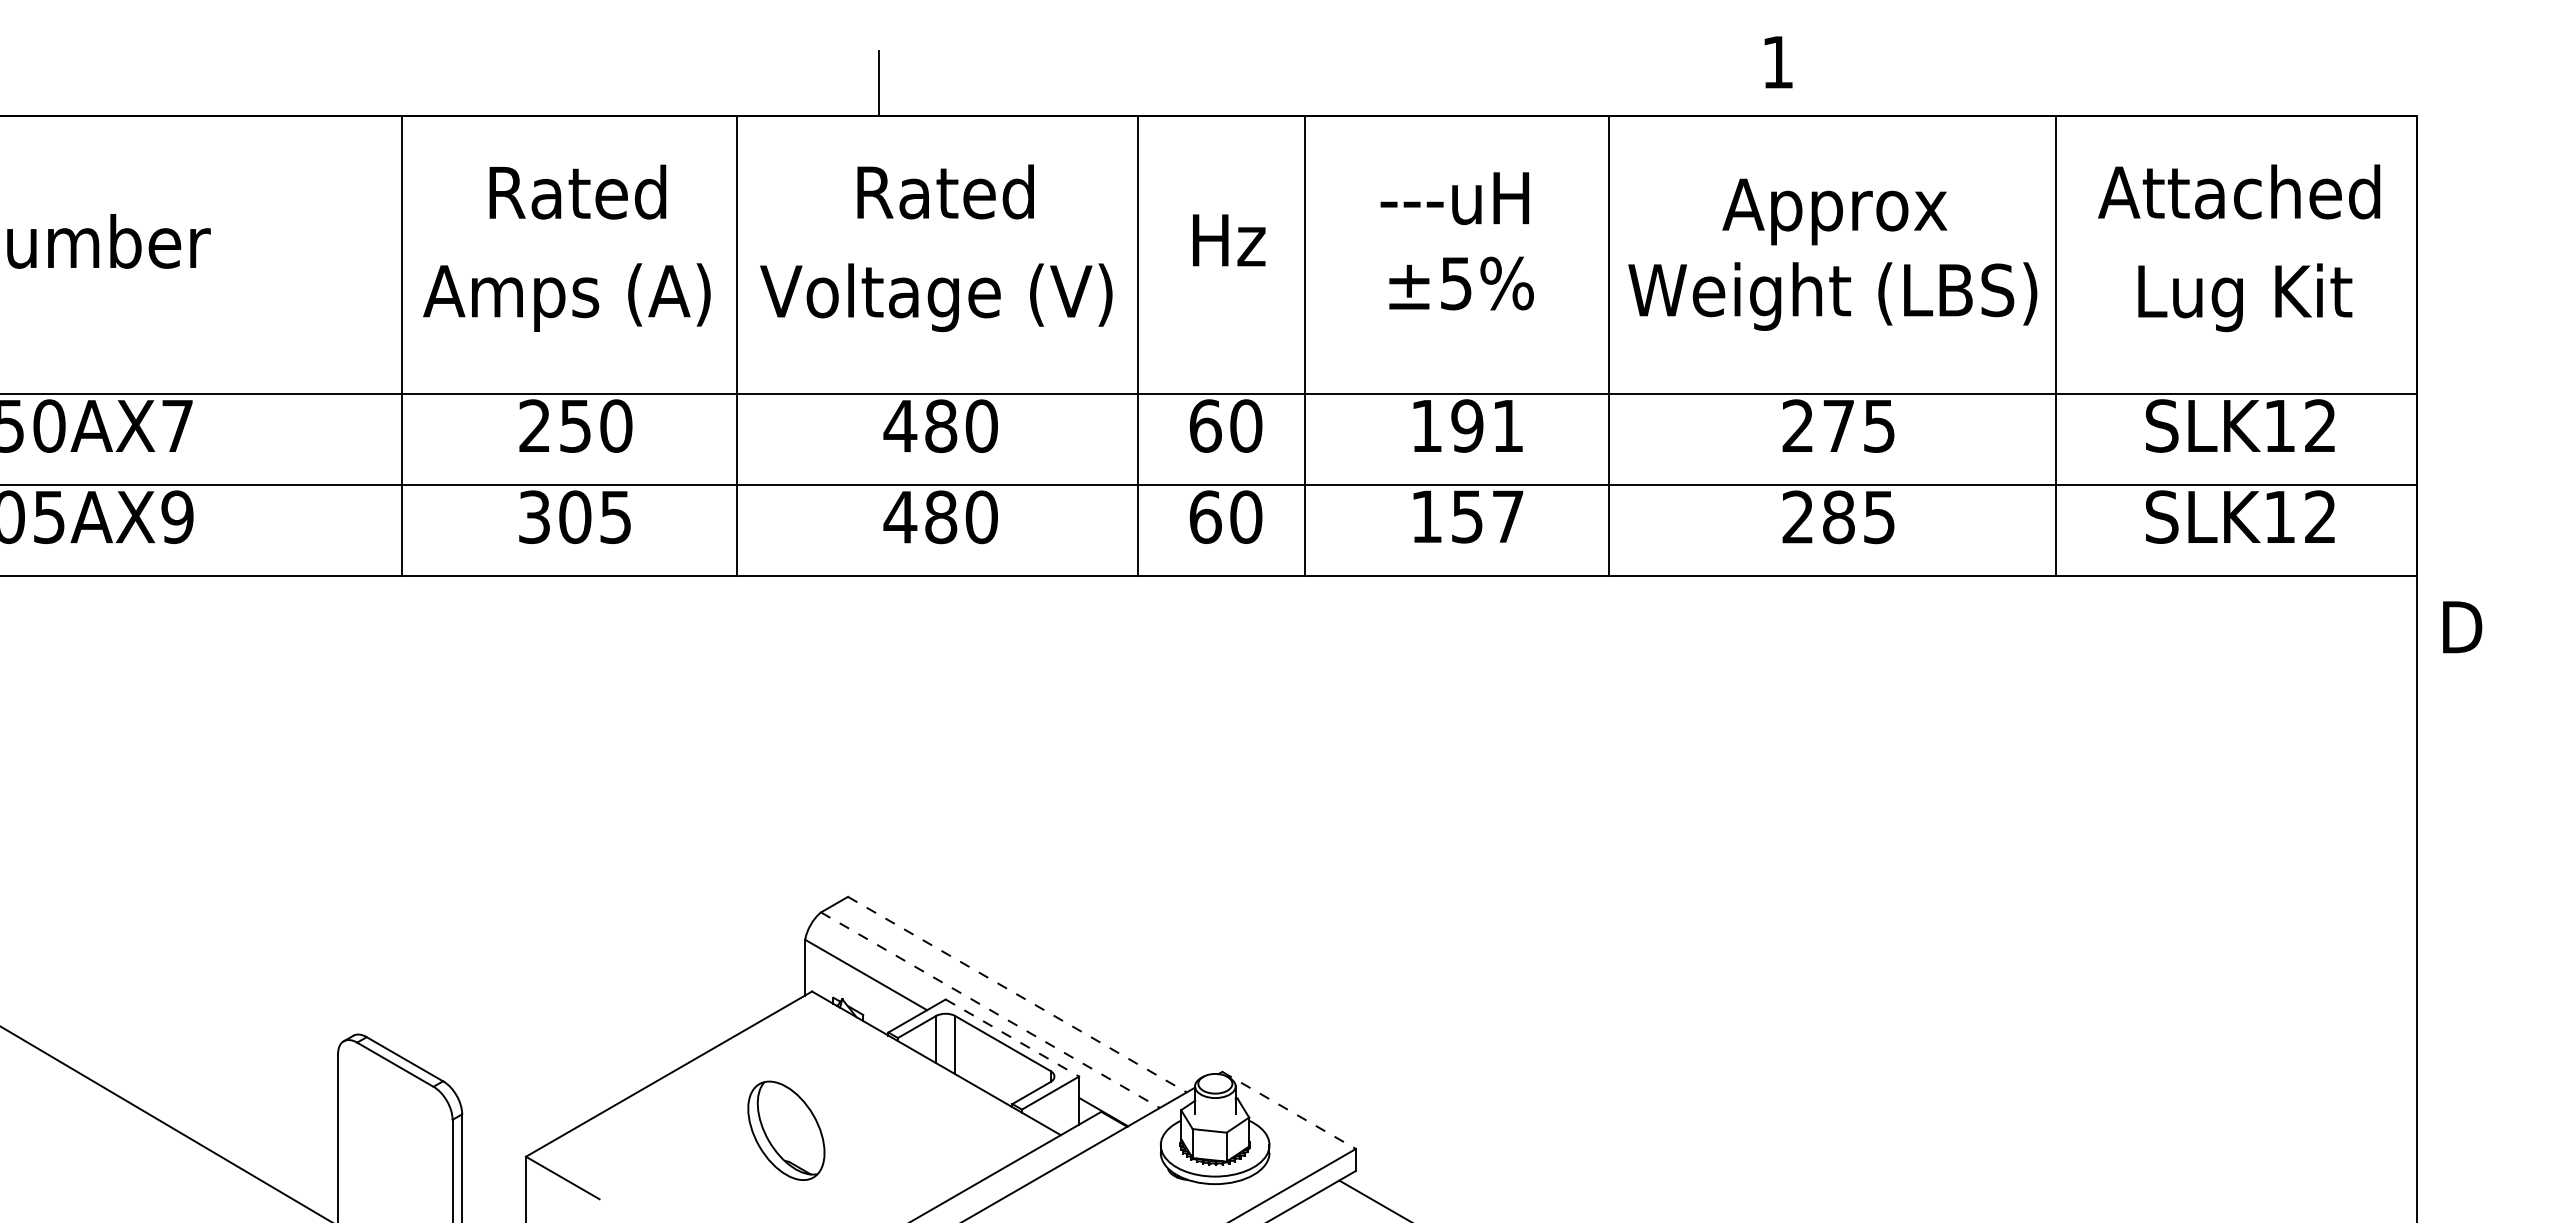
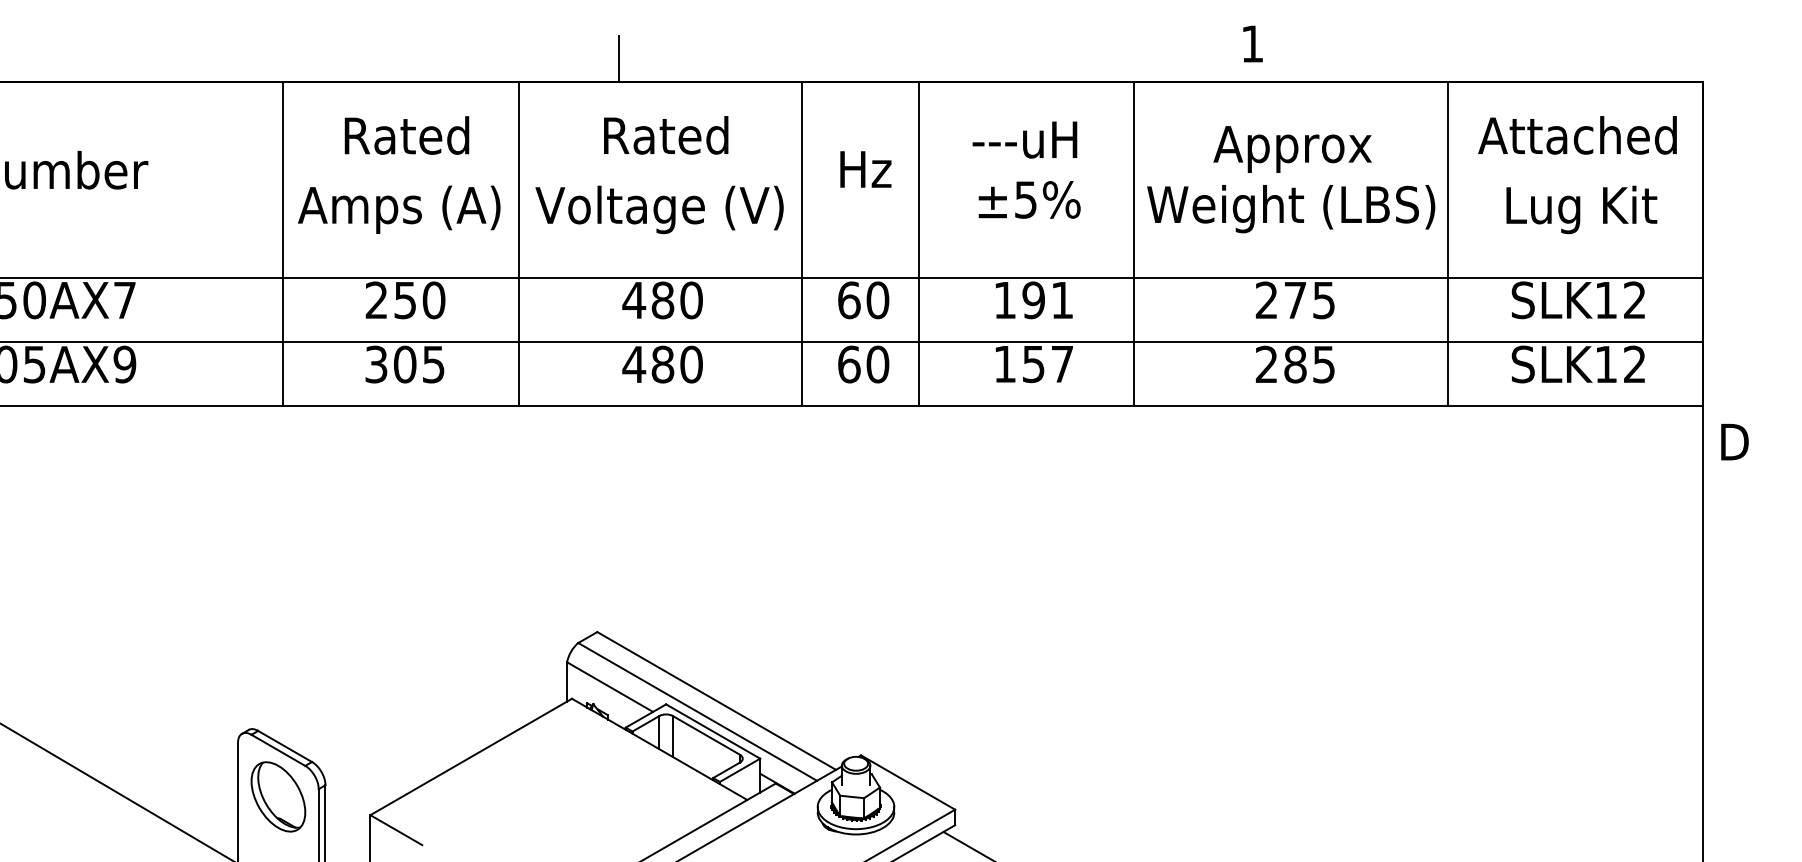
line: (1017, 994) -> (716, 700), dashed -> solid
line: (990, 1010) -> (697, 712), dashed -> solid
line: (1012, 1038) -> (713, 731), dashed -> solid
line: (1289, 1110) -> (908, 782), dashed -> solid
part: (786, 1130) -> (278, 796), moved

